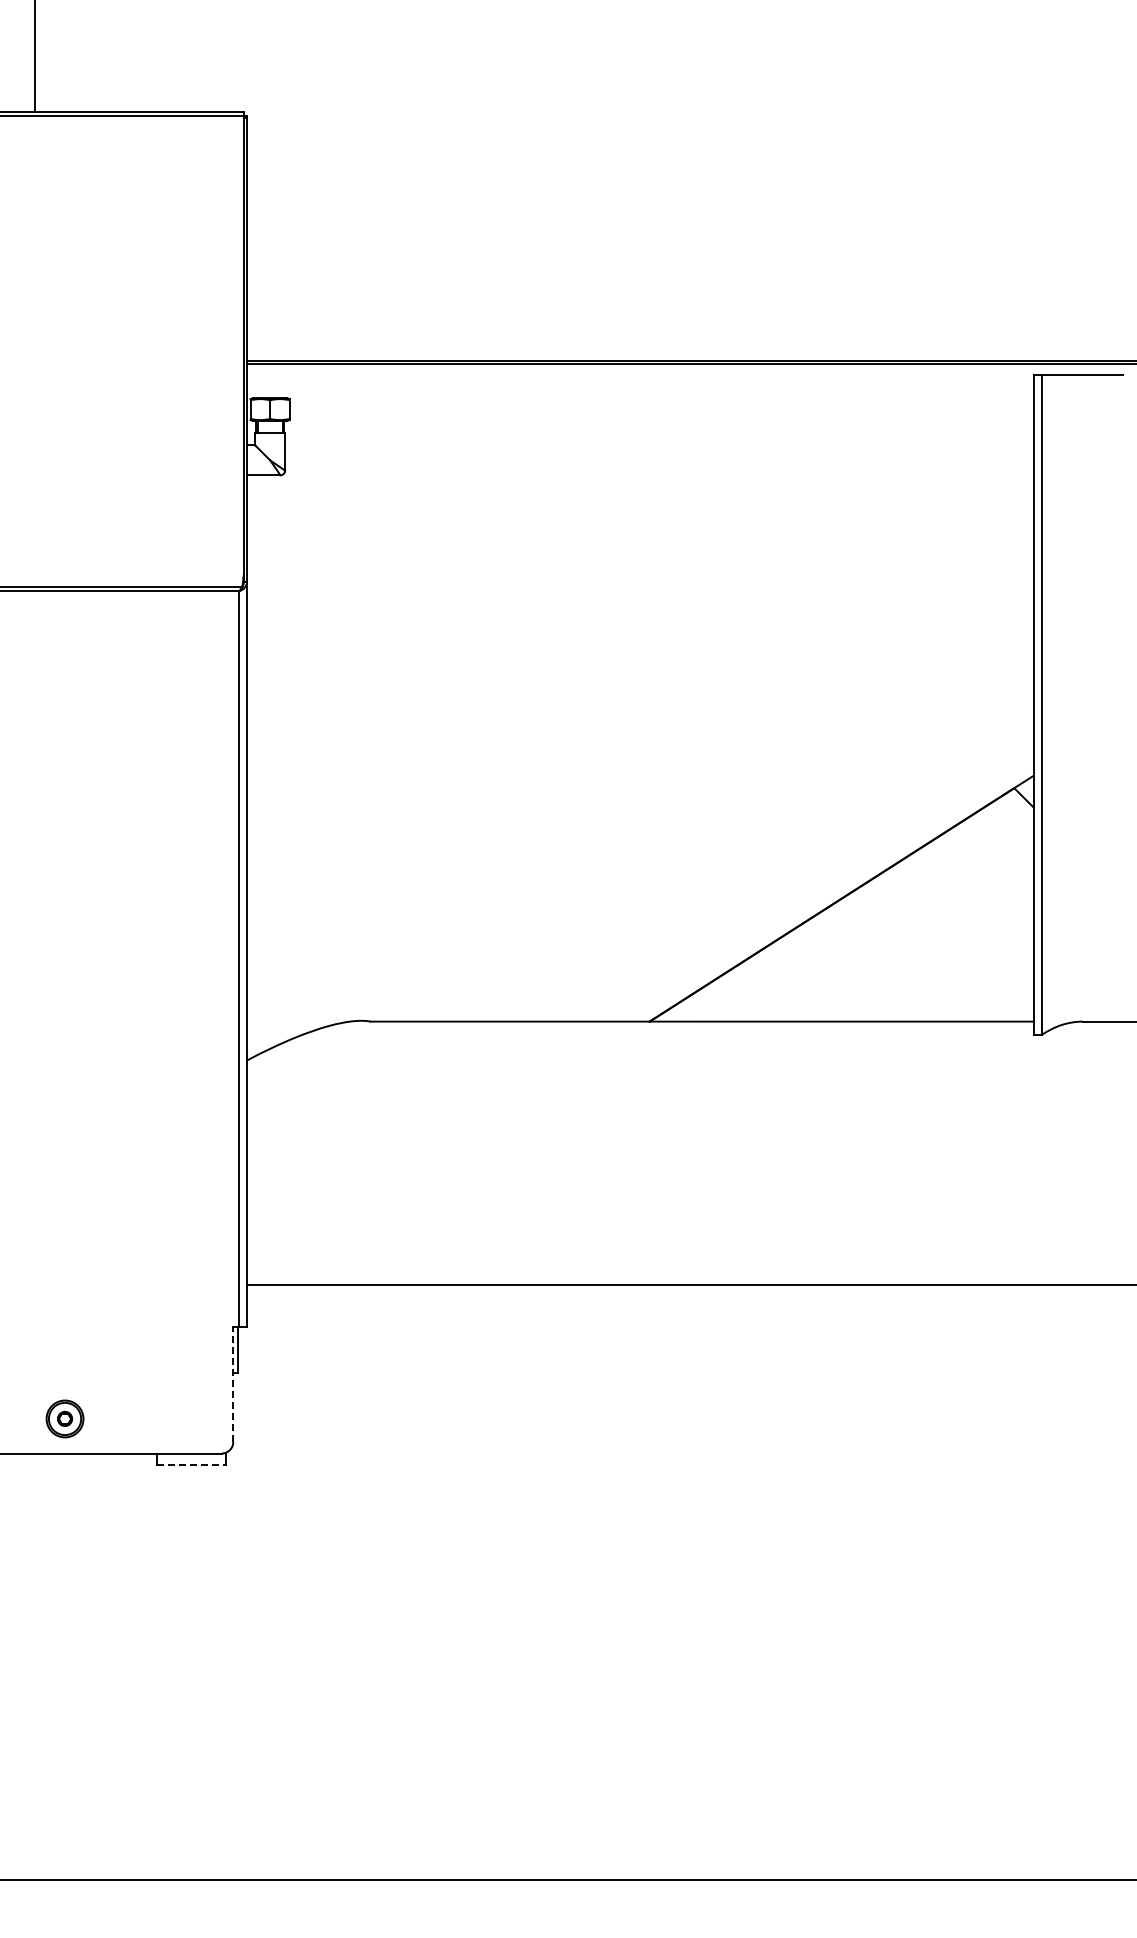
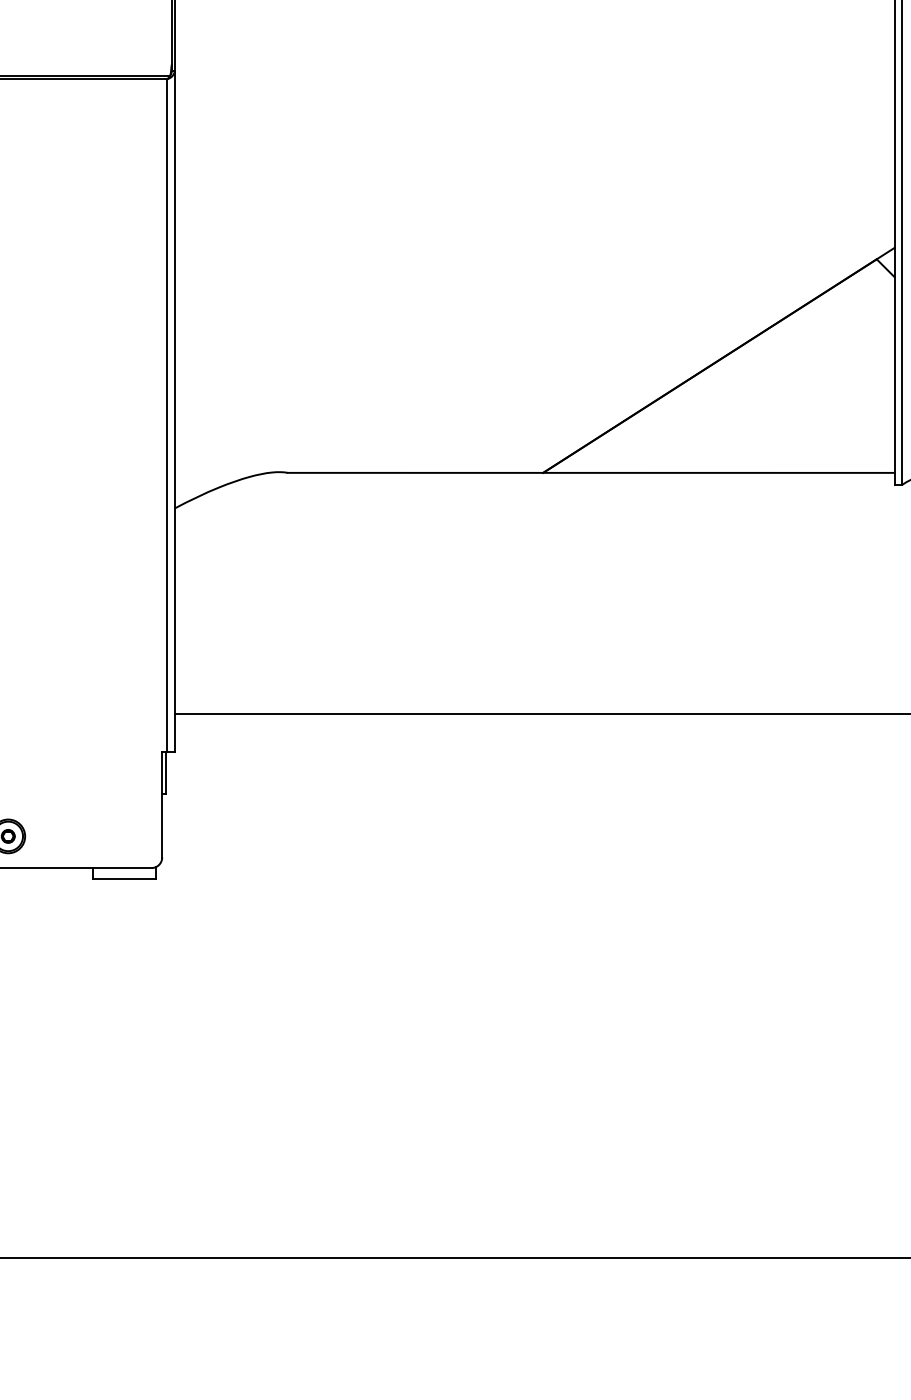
line: (233, 1384) -> (162, 804), dashed -> solid
line: (191, 1465) -> (123, 879), dashed -> solid

